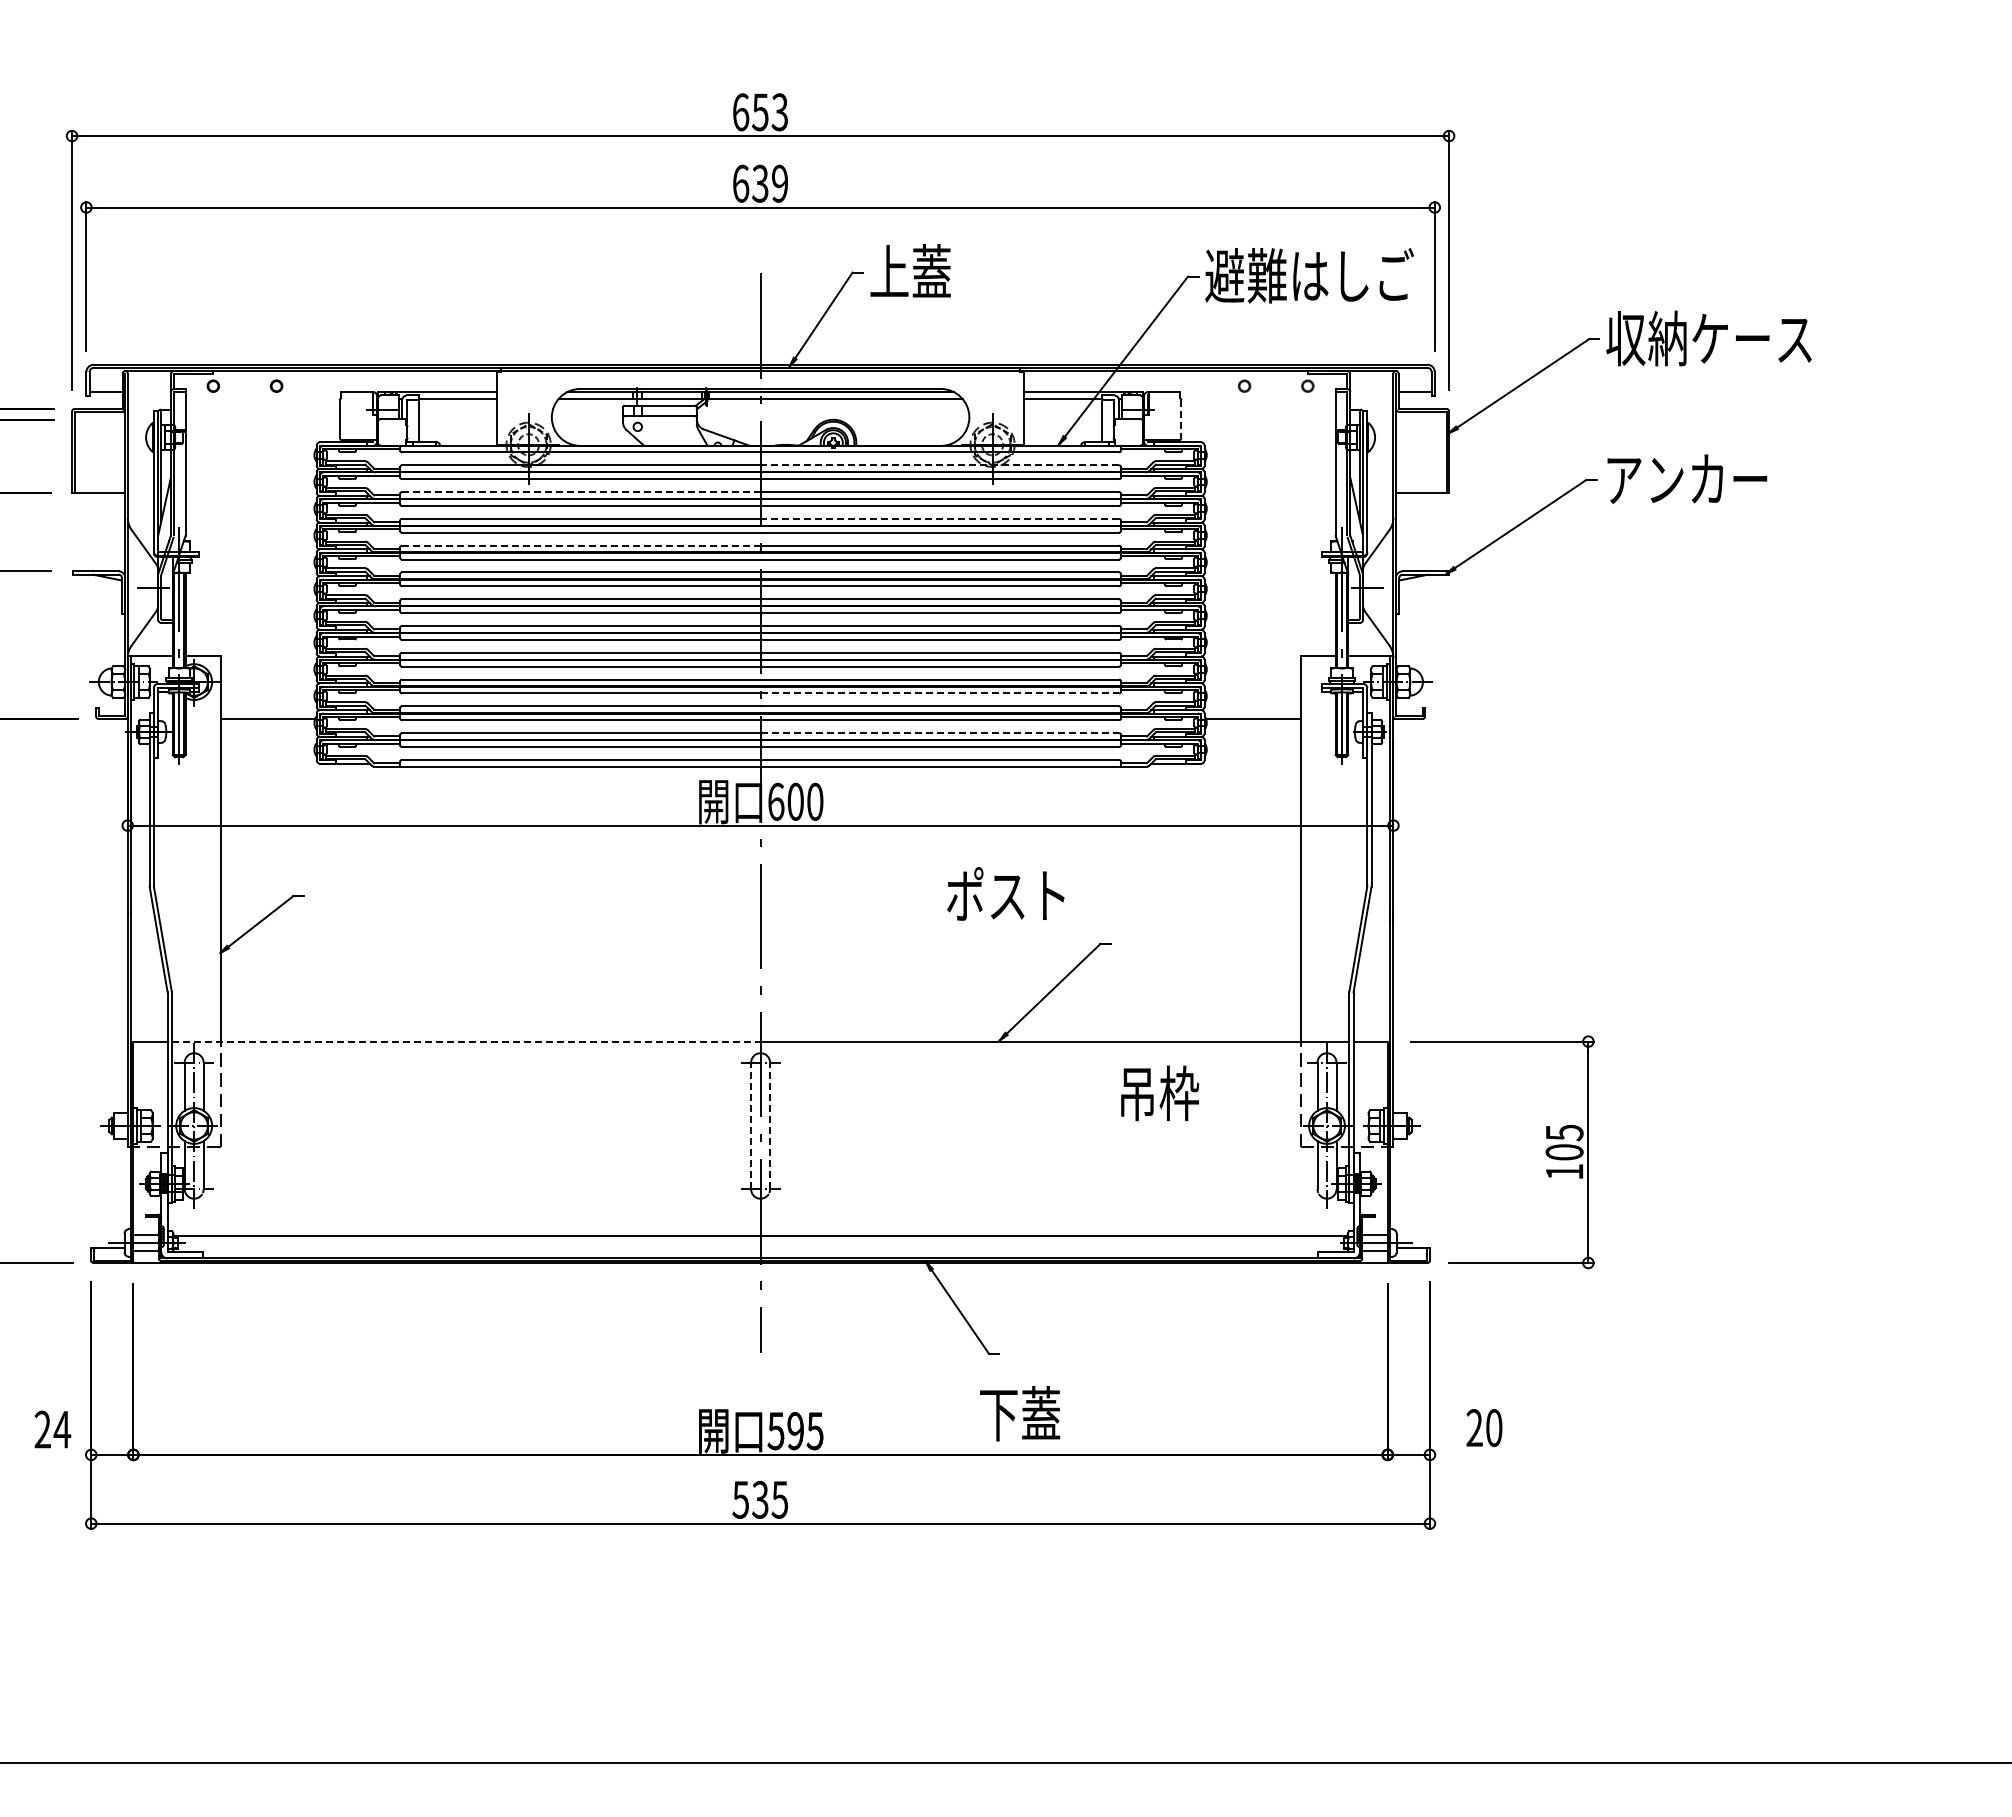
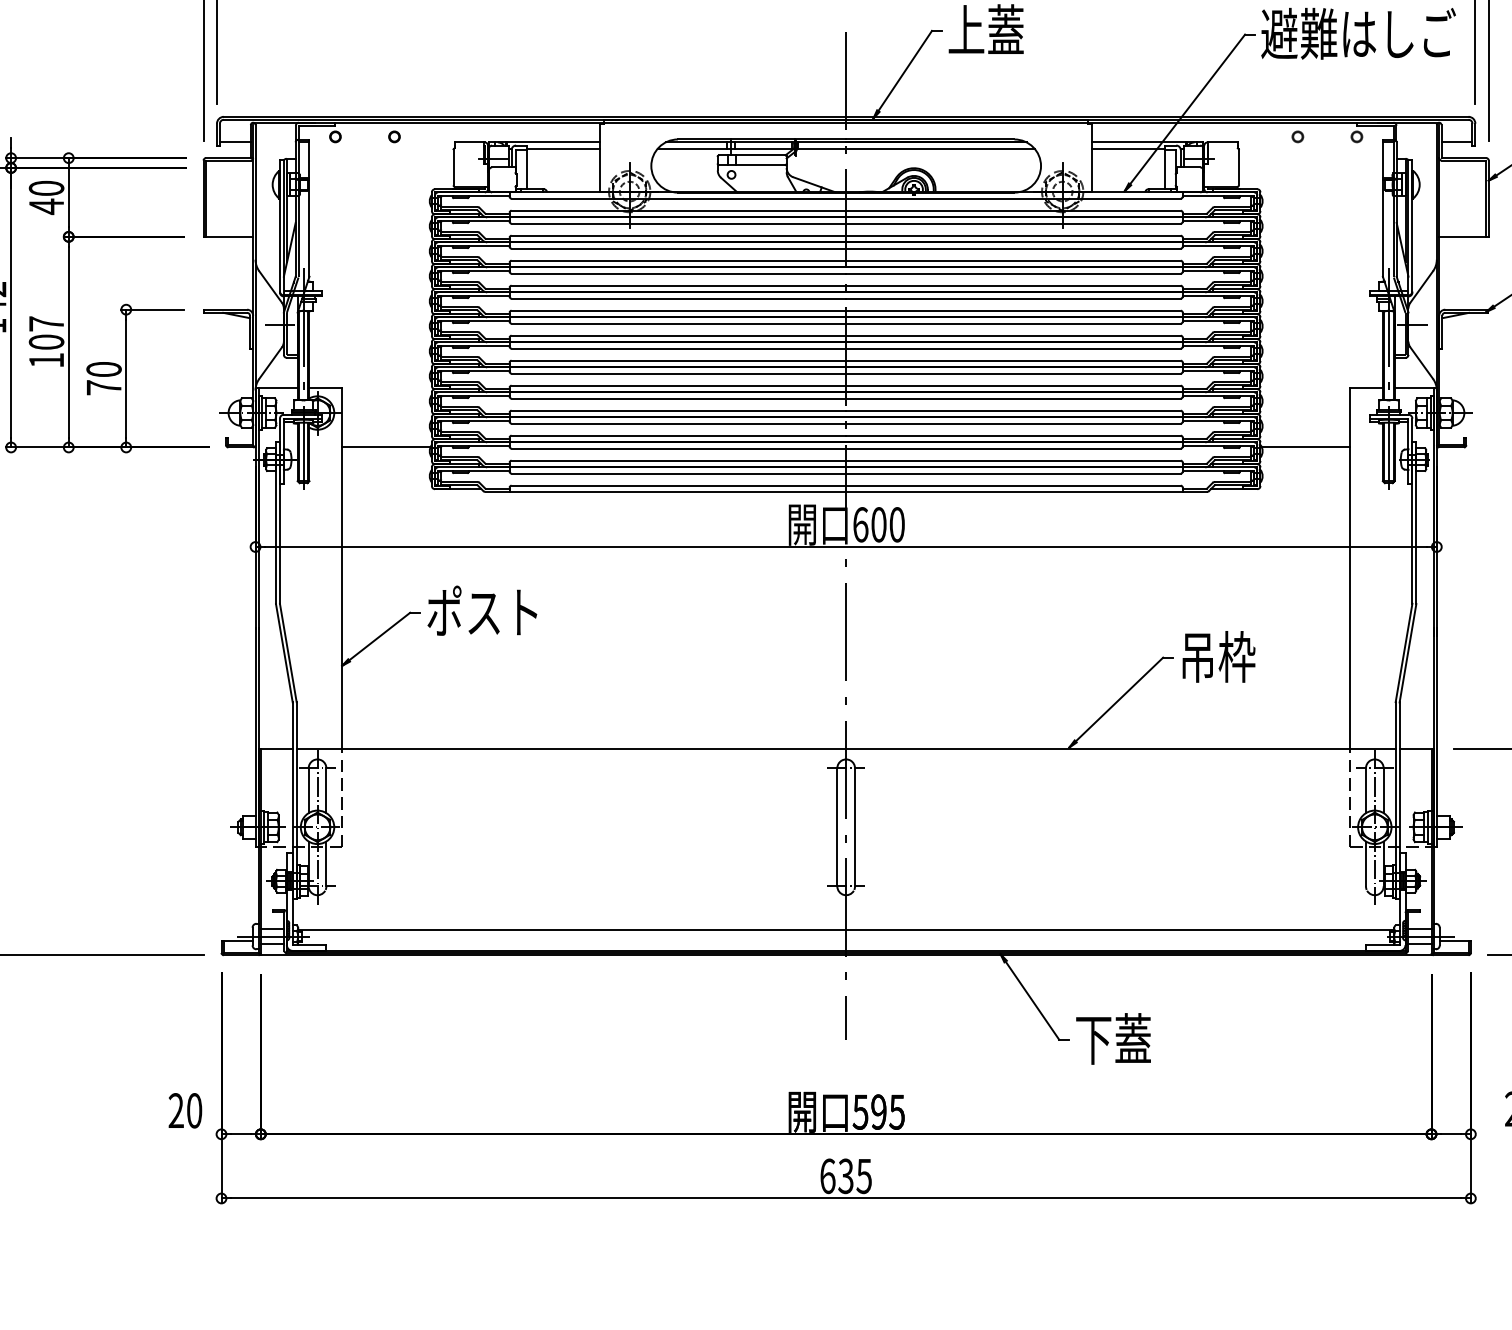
line: (1181, 419) -> (1239, 167), dashed -> solid
line: (939, 465) -> (1013, 210), dashed -> solid
line: (581, 492) -> (679, 236), dashed -> solid
line: (939, 518) -> (1013, 260), dashed -> solid
line: (581, 545) -> (679, 285), dashed -> solid
line: (940, 693) -> (1014, 423), dashed -> solid
line: (940, 733) -> (1014, 461), dashed -> solid
text: (1005, 893) -> (482, 610), moved
line: (466, 1041) -> (571, 748), dashed -> solid
text: (1160, 1093) -> (1219, 657), moved
line: (751, 1125) -> (837, 826), dashed -> solid
line: (770, 1125) -> (855, 826), dashed -> solid
text: (1020, 1413) -> (1113, 1038), moved
text: (62, 1429) -> (194, 1110), 24 -> 20
text: (740, 1499) -> (827, 1175), 535 -> 635

